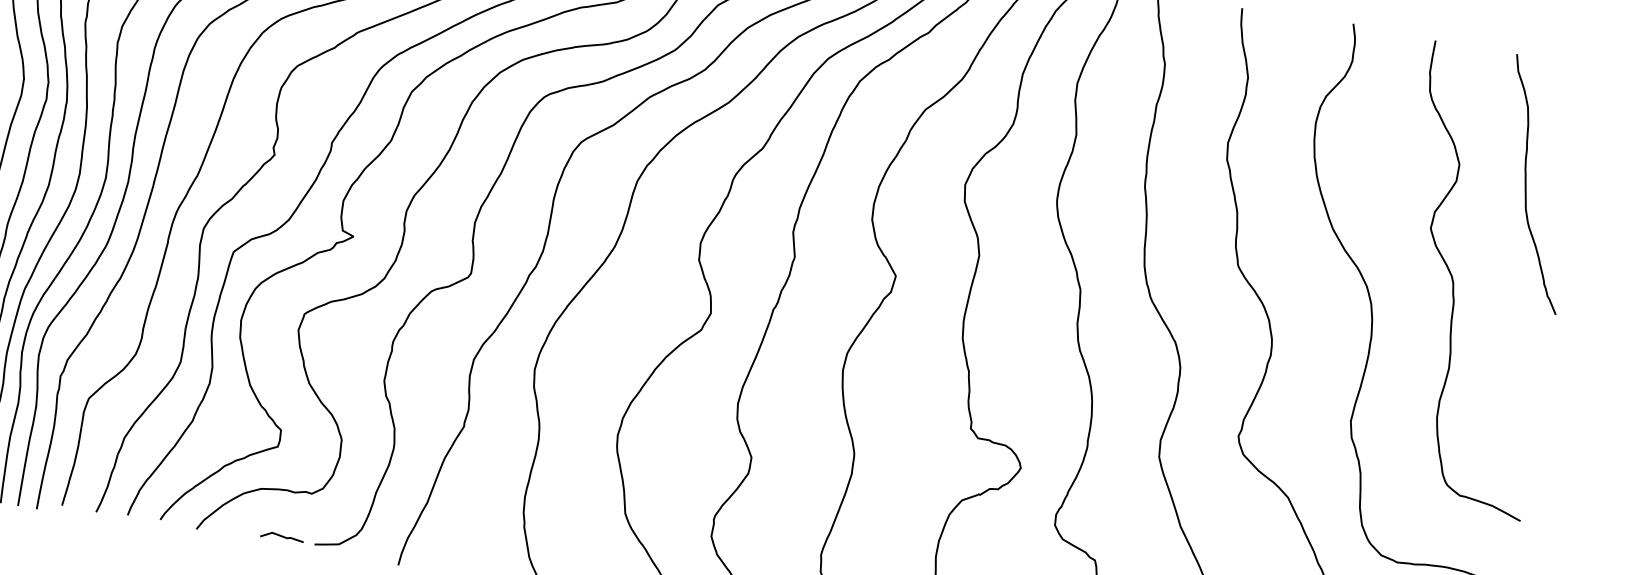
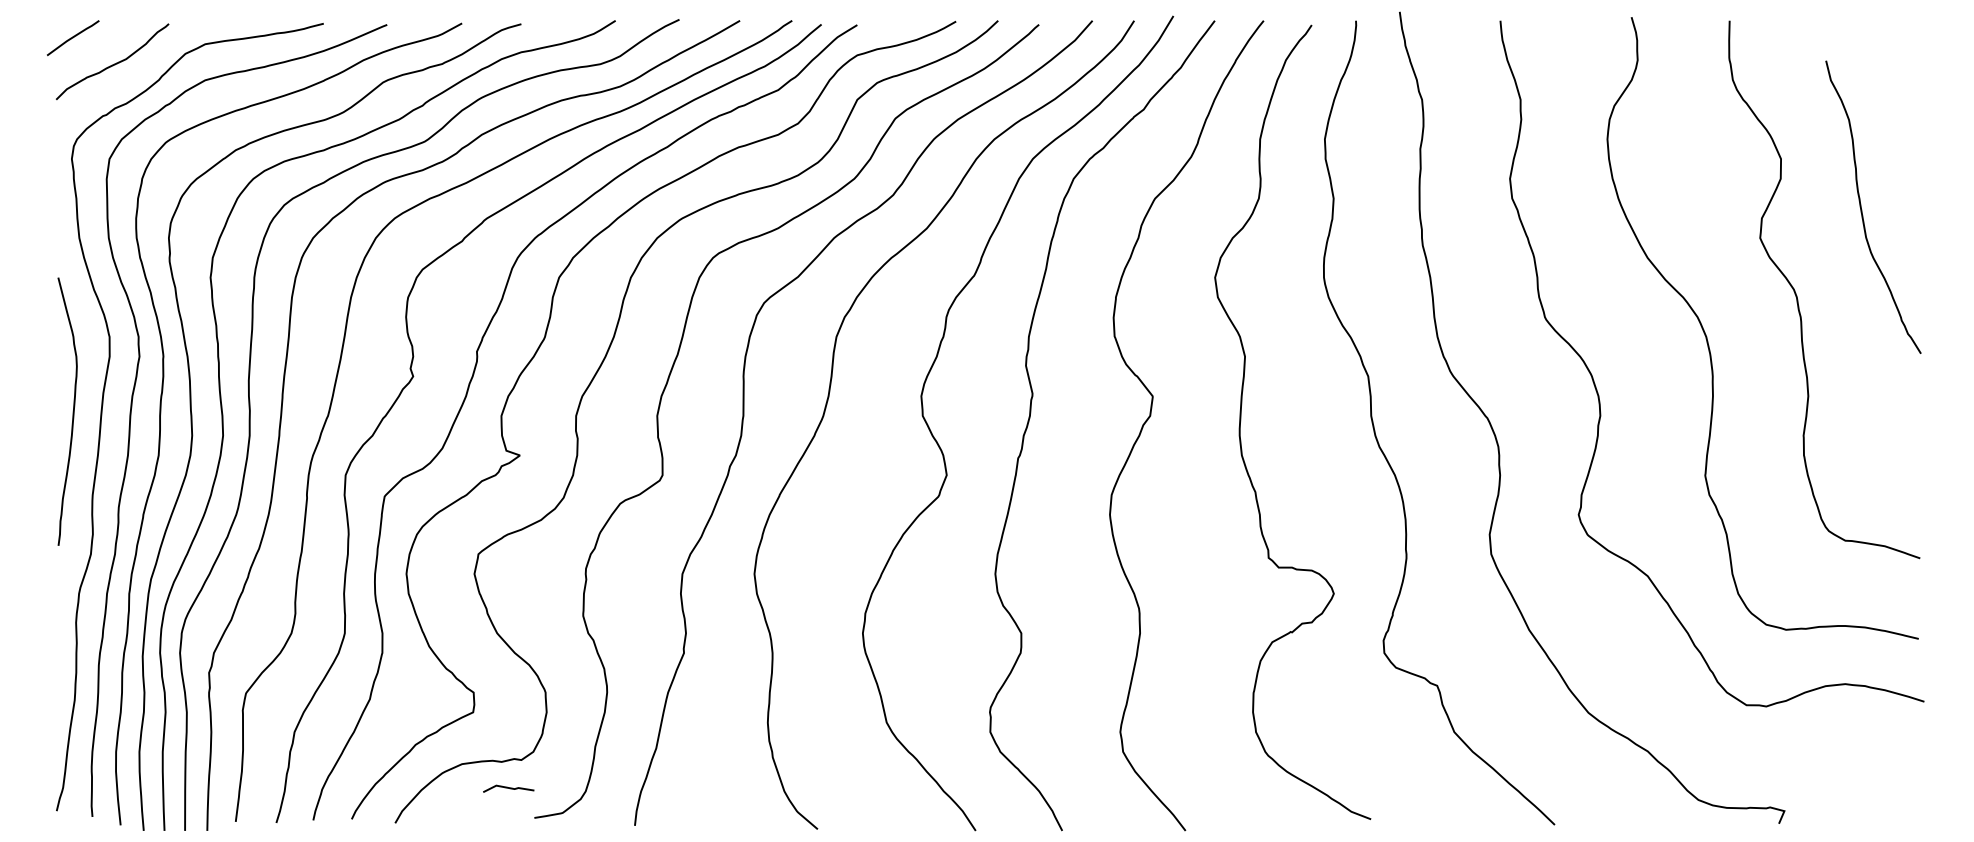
curve: (1526, 184) -> (1862, 209), moved
line: (282, 536) -> (508, 788), moved

